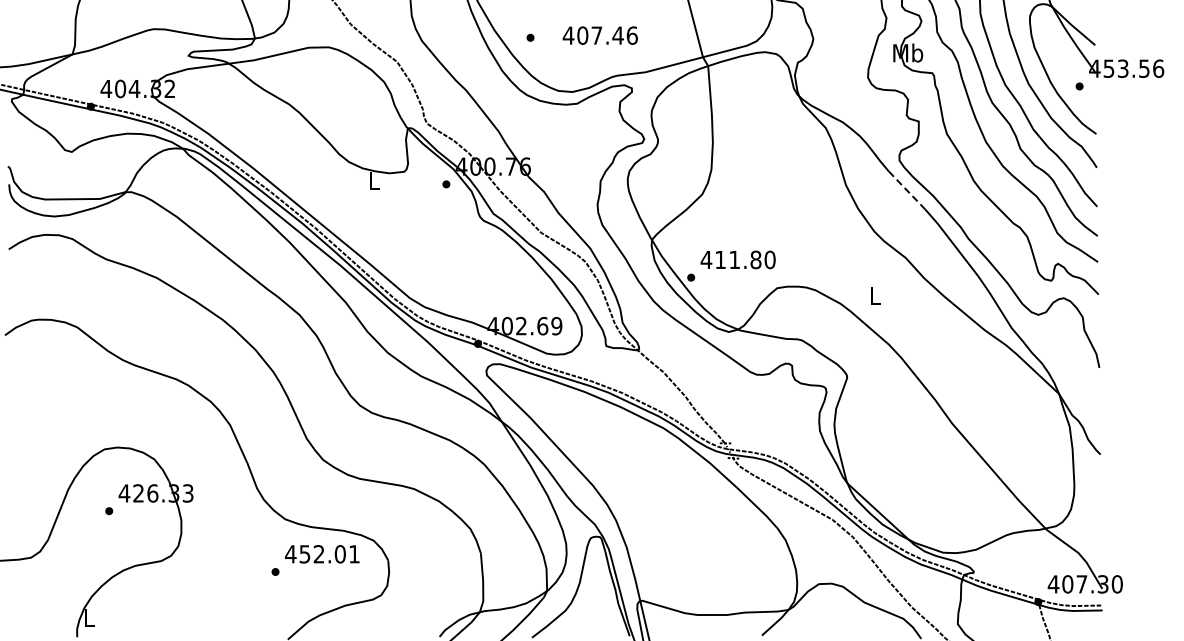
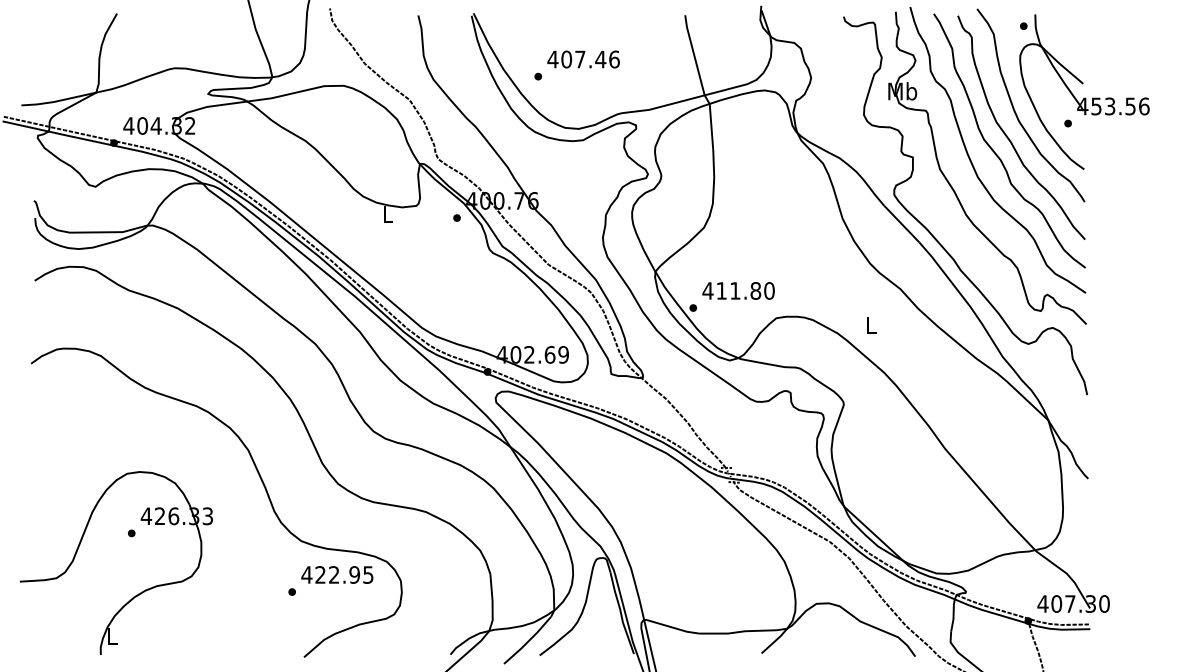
text: (600, 35) -> (583, 59), moved
line: (906, 190) -> (901, 223), dashed -> solid
text: (329, 553) -> (344, 574), 452.01 -> 422.95

